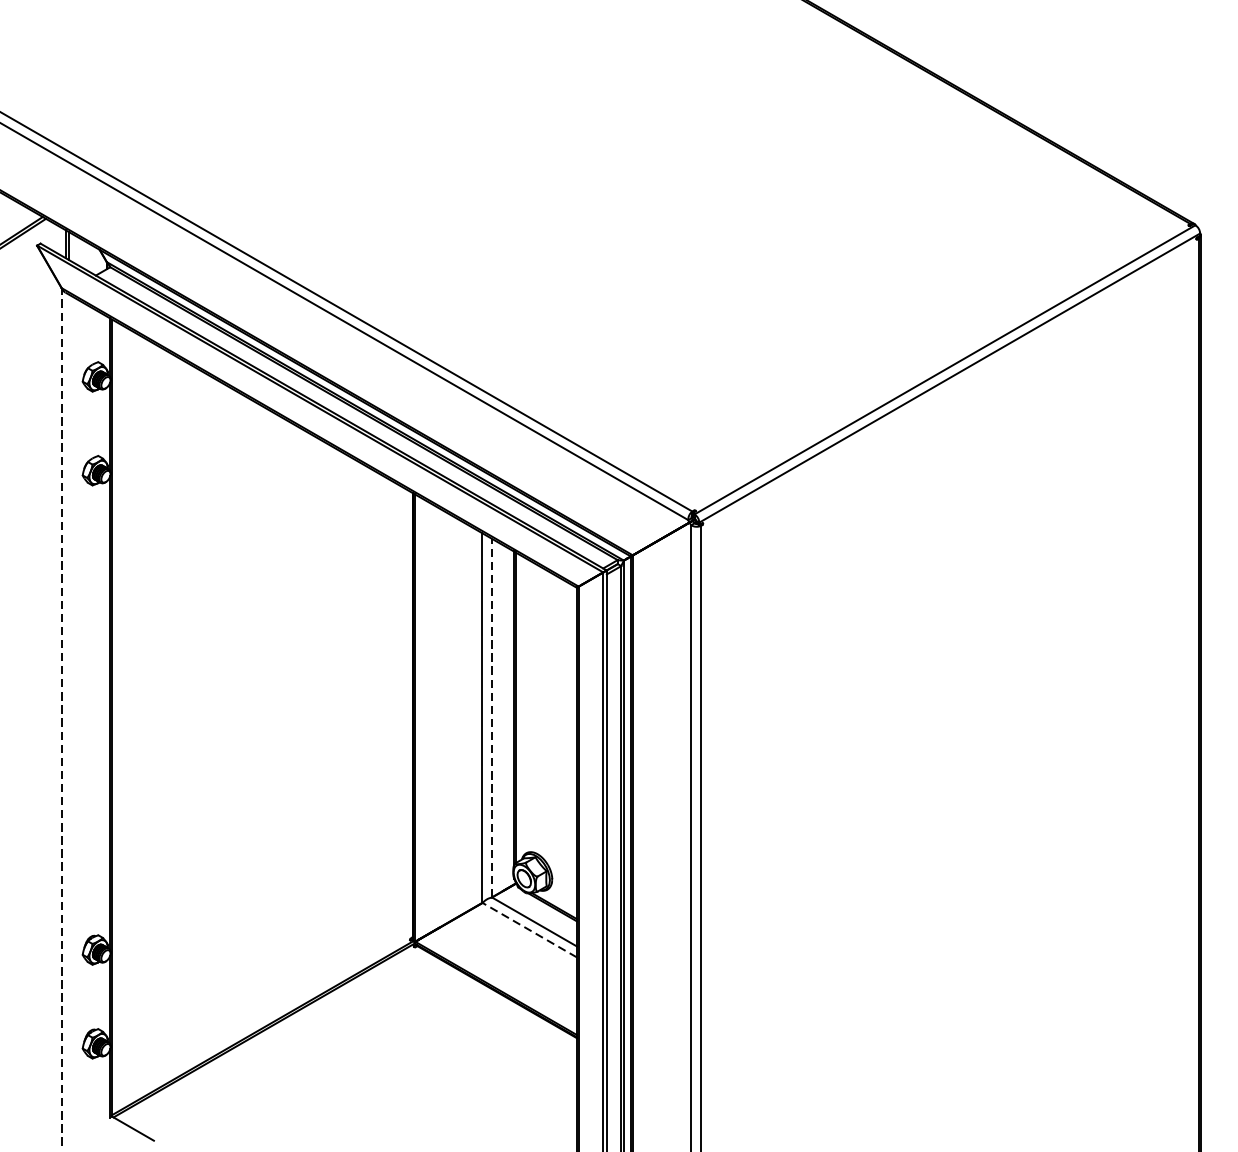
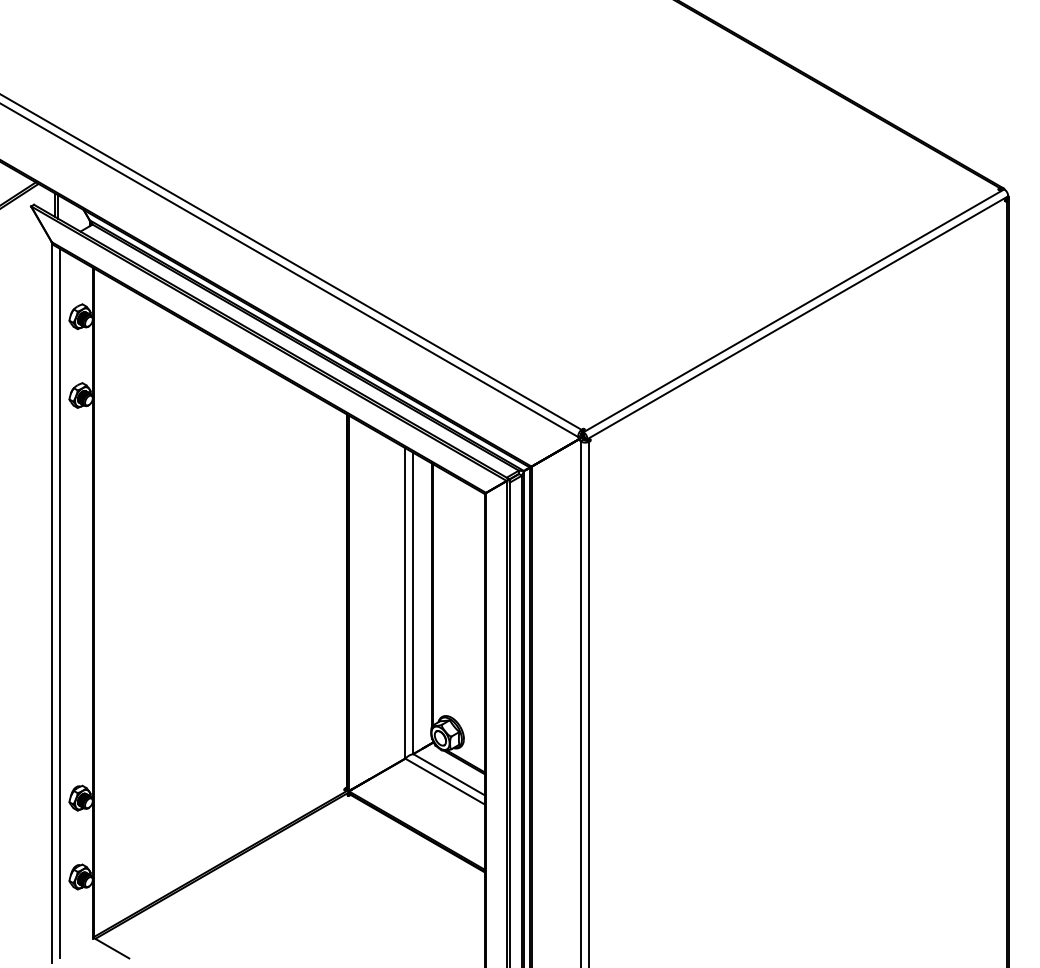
line: (61, 717) -> (51, 602), dashed -> solid
line: (70, 718) -> (59, 603), added
line: (492, 718) -> (413, 603), dashed -> solid
line: (530, 930) -> (445, 781), dashed -> solid

